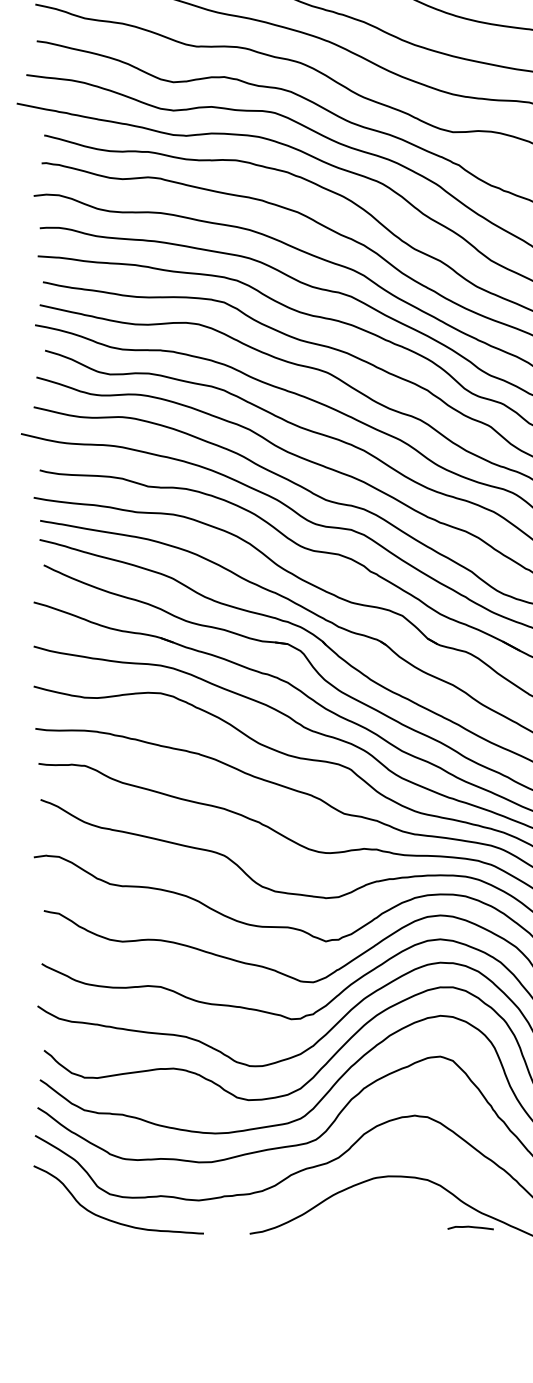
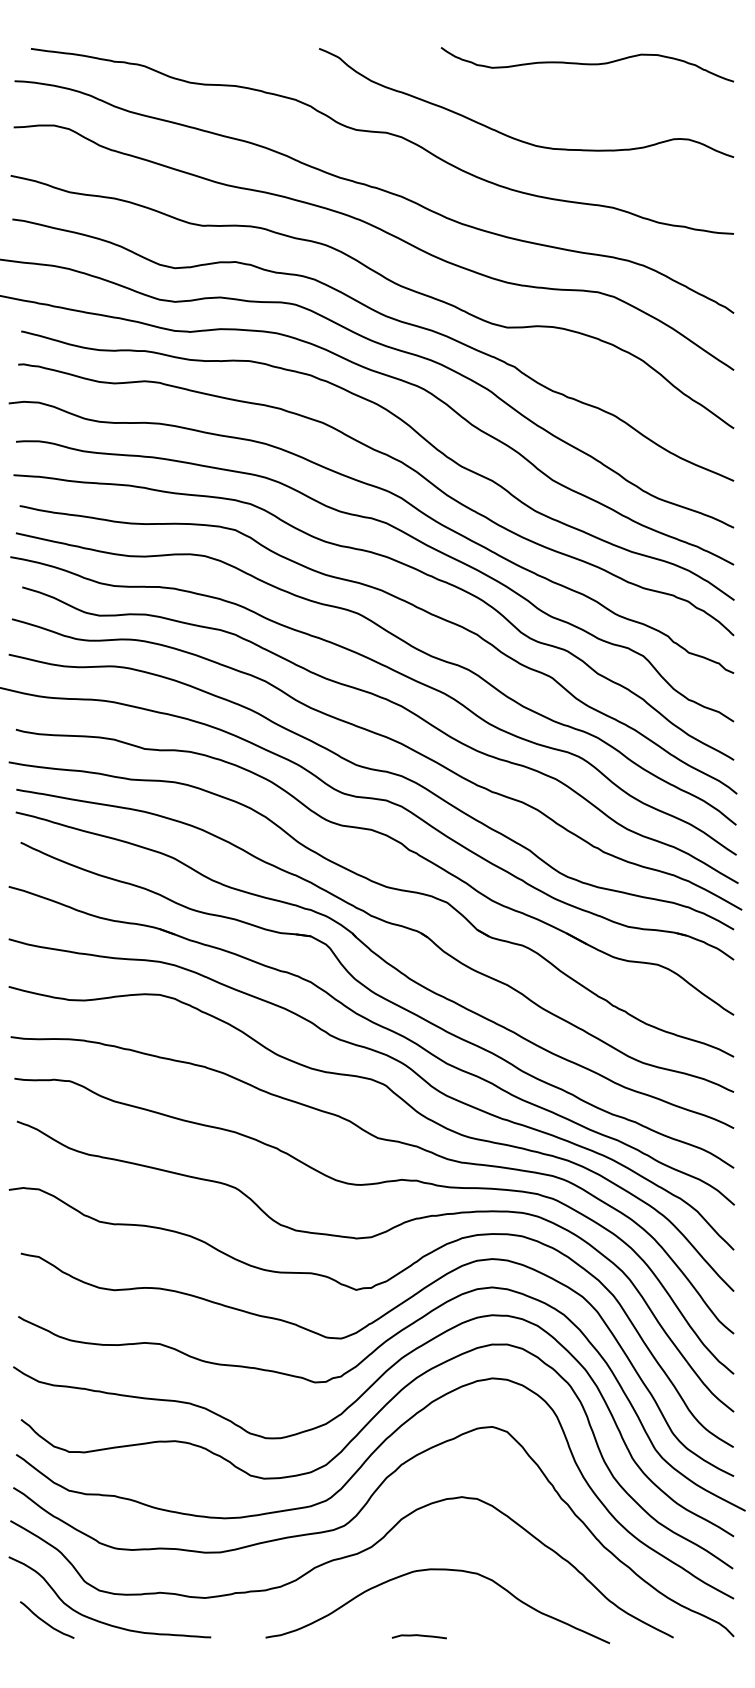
curve: (63, 1219) -> (44, 1620), added
curve: (469, 1227) -> (418, 1636), moved

